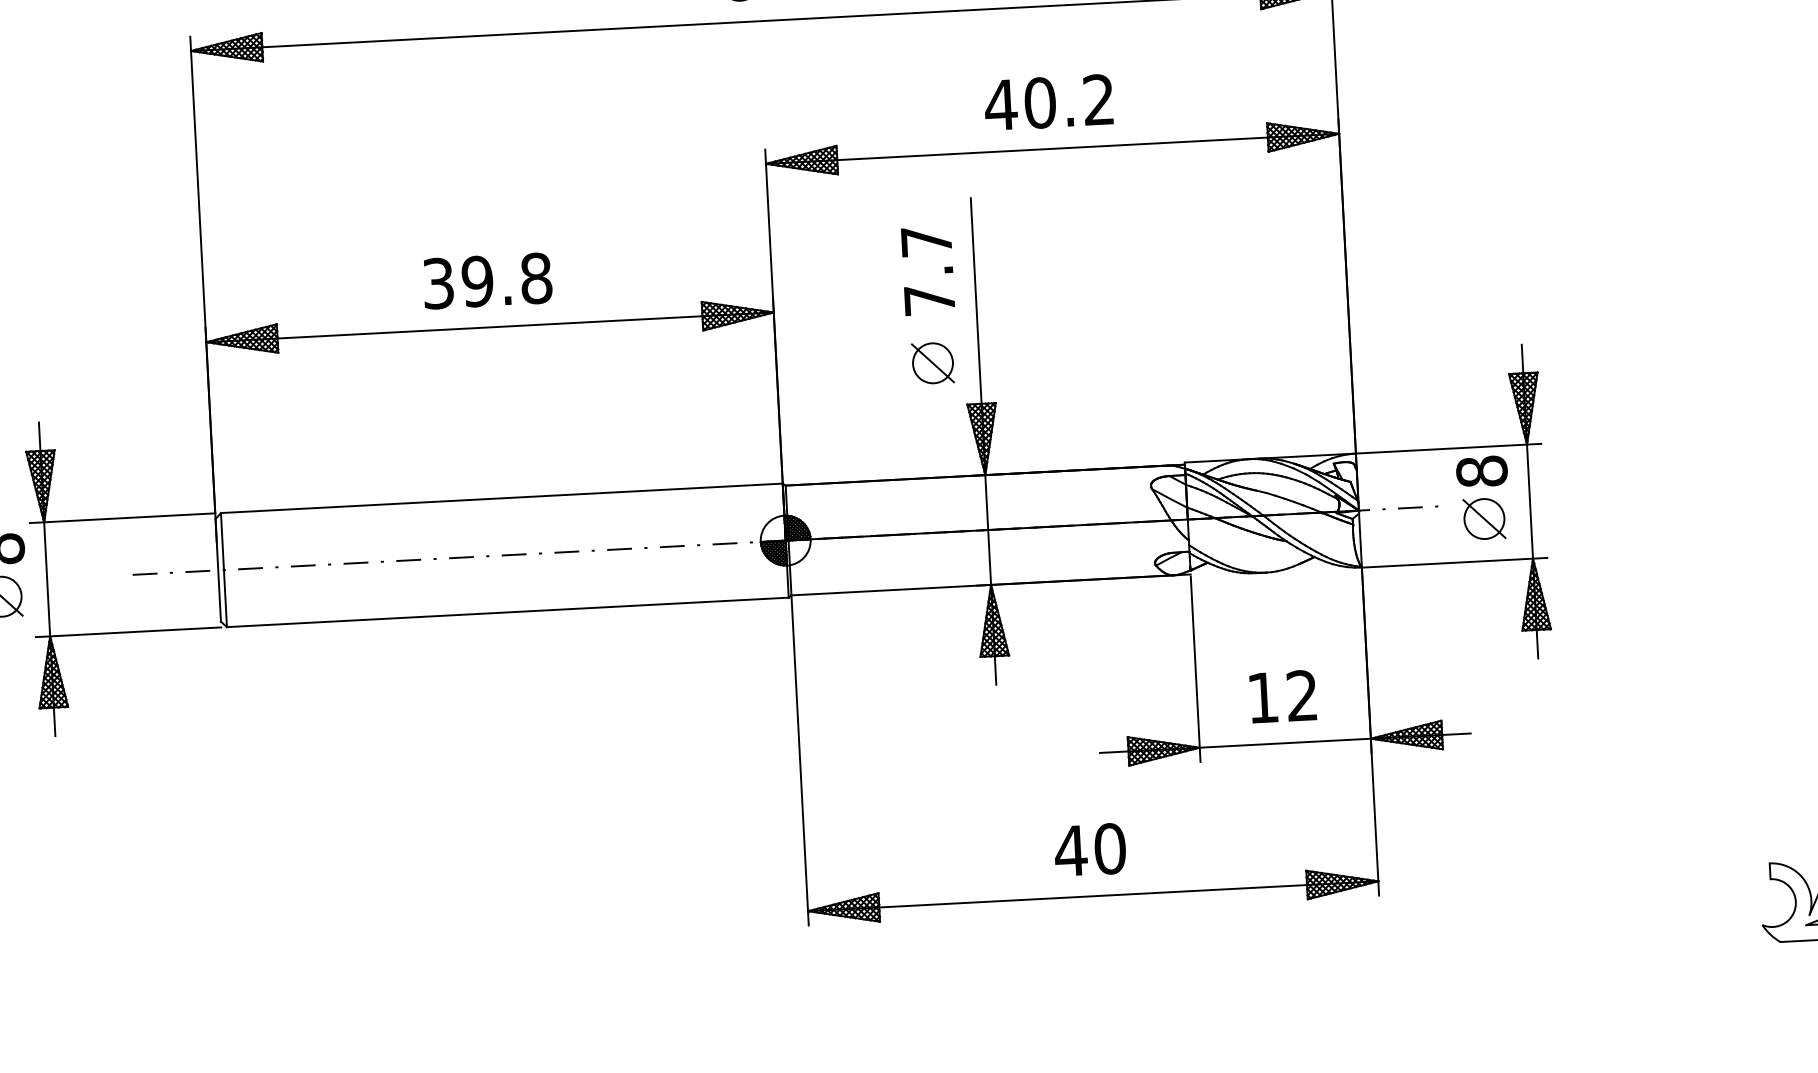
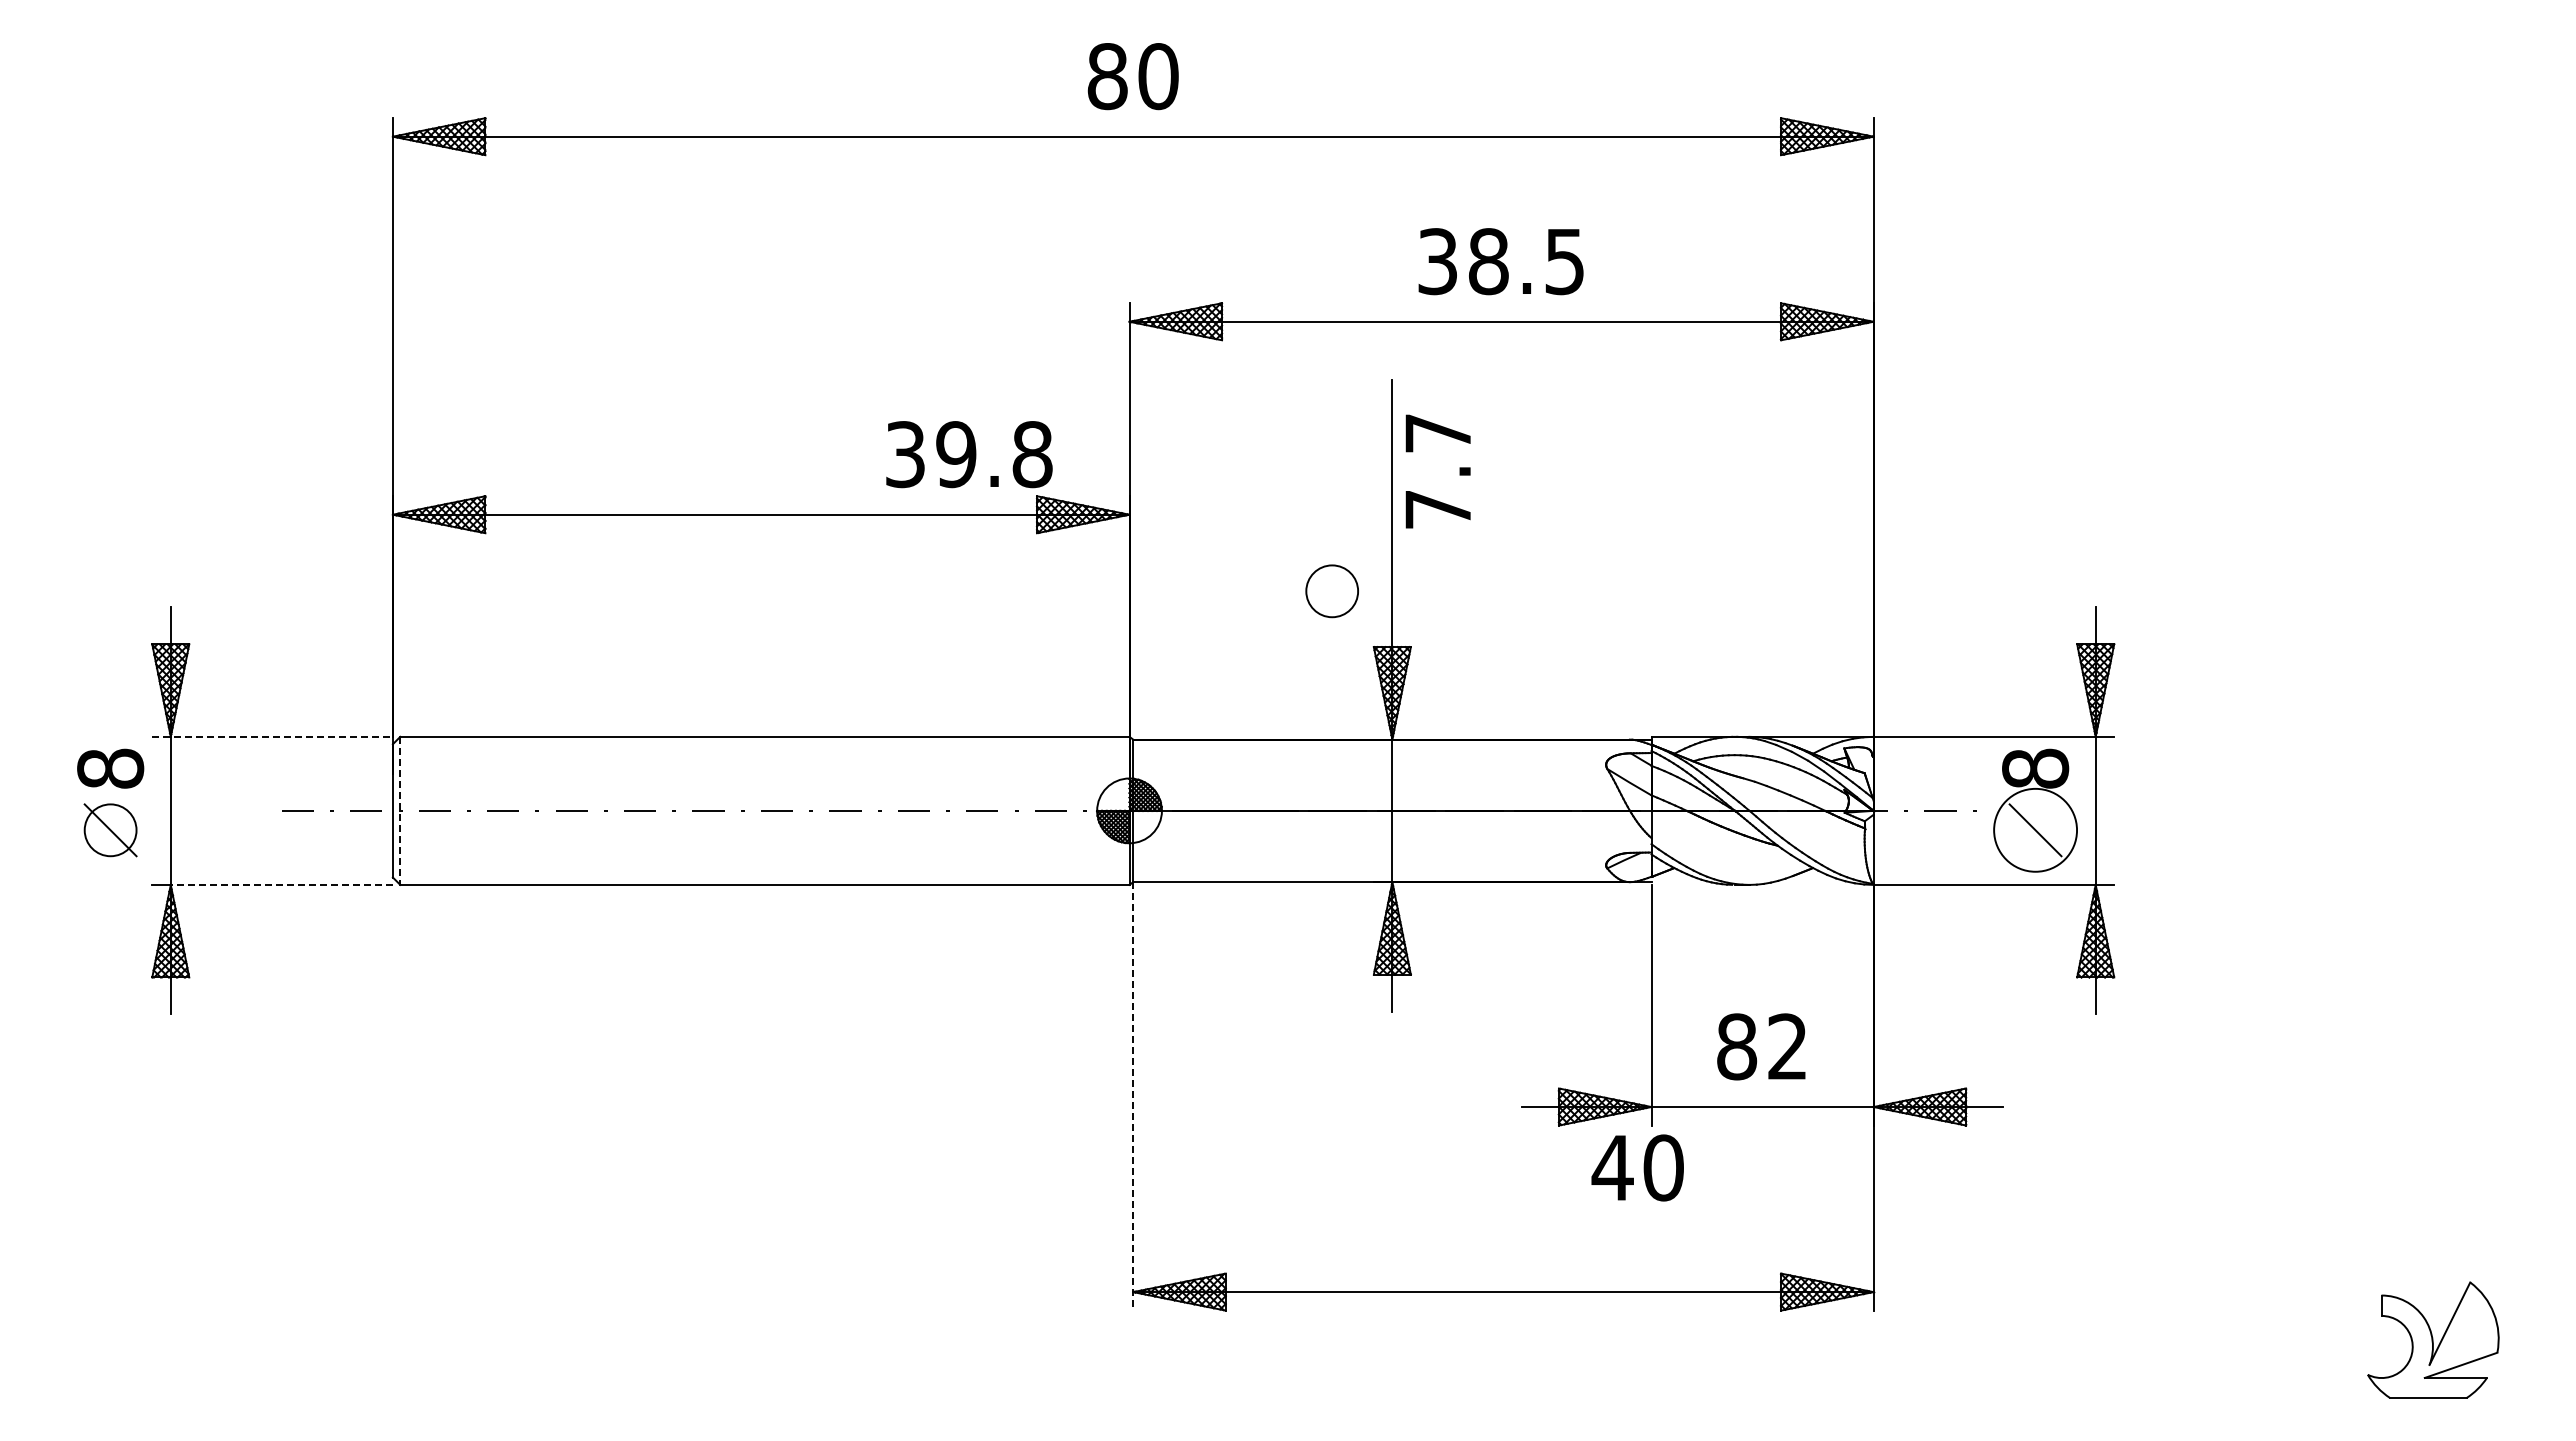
text: (1048, 102) -> (1499, 261), 40.2 -> 38.5
text: (927, 271) -> (1437, 471), moved
text: (487, 280) -> (969, 454), moved
line: (933, 363) -> (1332, 591), removed
line: (123, 517) -> (273, 736), solid -> dashed
circle: (1484, 519) -> (2035, 830), size x1.6
line: (224, 570) -> (400, 811), solid -> dashed
line: (135, 631) -> (281, 884), solid -> dashed
text: (1263, 697) -> (1737, 1046), 12 -> 82
line: (800, 760) -> (1133, 1096), solid -> dashed
text: (1090, 849) -> (1637, 1167), moved

